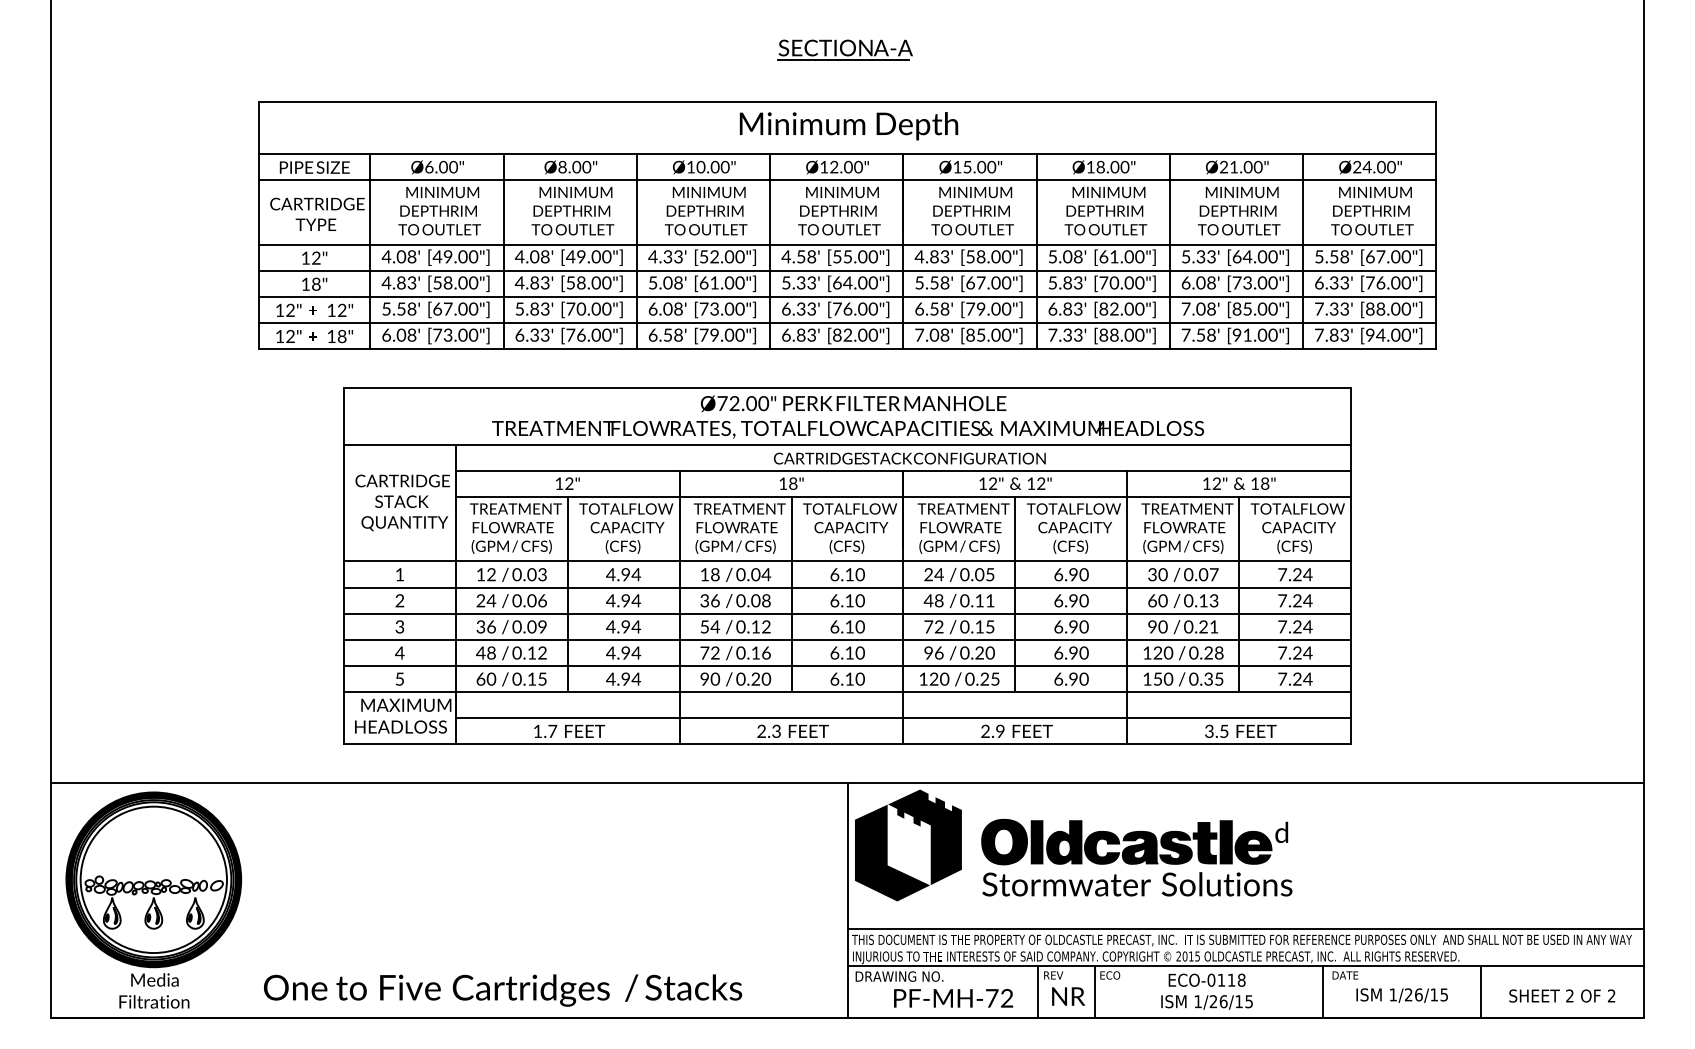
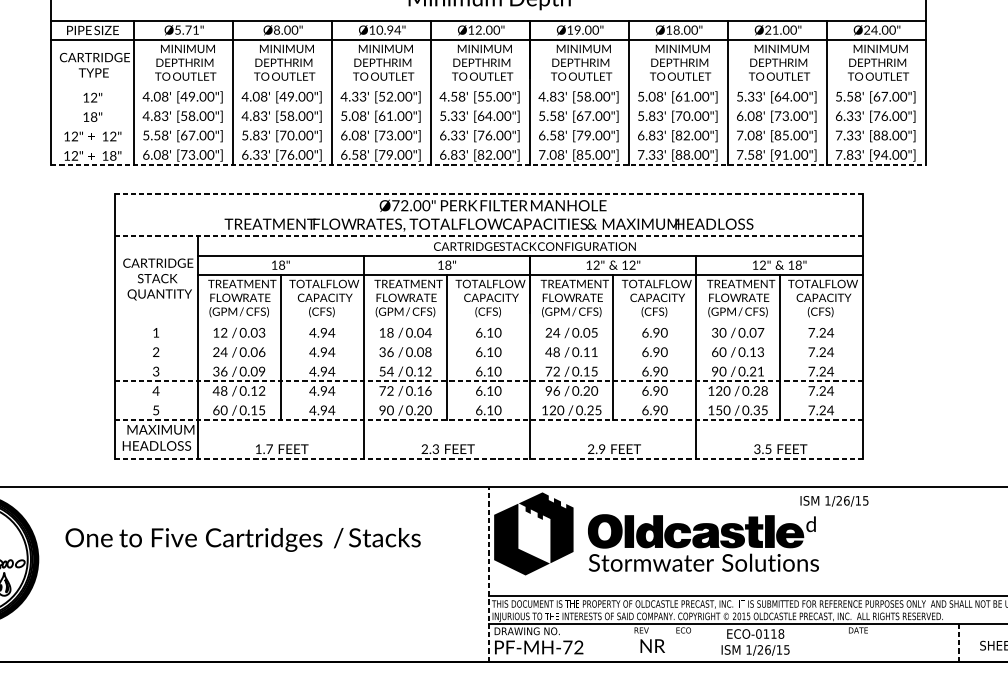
text: (441, 166) -> (187, 29), Ø6.00" -> Ø5.71"
text: (719, 166) -> (393, 29), Ø10.00" -> Ø10.94"
text: (967, 166) -> (577, 29), Ø15.00" -> Ø19.00"
line: (847, 244) -> (488, 87), removed
line: (847, 271) -> (488, 107), removed
line: (847, 297) -> (488, 126), removed
line: (847, 323) -> (488, 146), removed
line: (847, 349) -> (488, 165), solid -> dashed
line: (847, 387) -> (488, 193), solid -> dashed
line: (847, 444) -> (488, 236), solid -> dashed
text: (569, 483) -> (282, 265), 12" -> 18"
line: (847, 561) -> (488, 323), removed
line: (847, 587) -> (488, 342), removed
line: (847, 613) -> (488, 361), removed
line: (847, 639) -> (488, 380), solid -> dashed
line: (847, 665) -> (488, 400), removed
line: (847, 692) -> (488, 420), solid -> dashed
line: (903, 718) -> (530, 439), removed
line: (847, 744) -> (488, 458), solid -> dashed
line: (847, 899) -> (488, 574), solid -> dashed
text: (503, 990) -> (243, 539), moved
line: (1038, 991) -> (630, 642), removed
line: (1094, 991) -> (672, 642), removed
line: (1323, 991) -> (842, 642), removed
line: (1480, 991) -> (958, 642), solid -> dashed
text: (1401, 995) -> (833, 501), moved
text: (953, 998) -> (539, 647), moved

